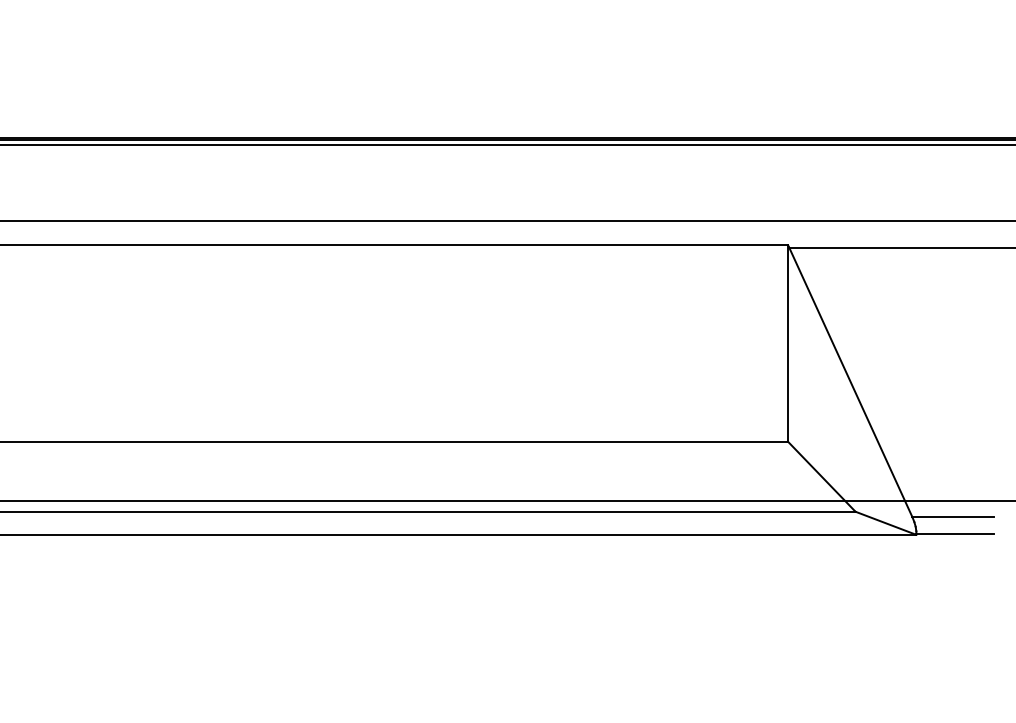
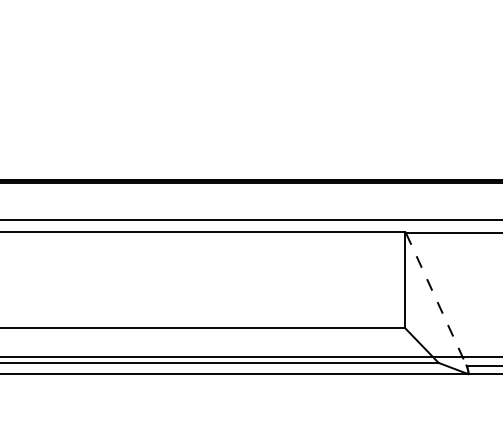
line: (851, 382) -> (436, 299), solid -> dashed

